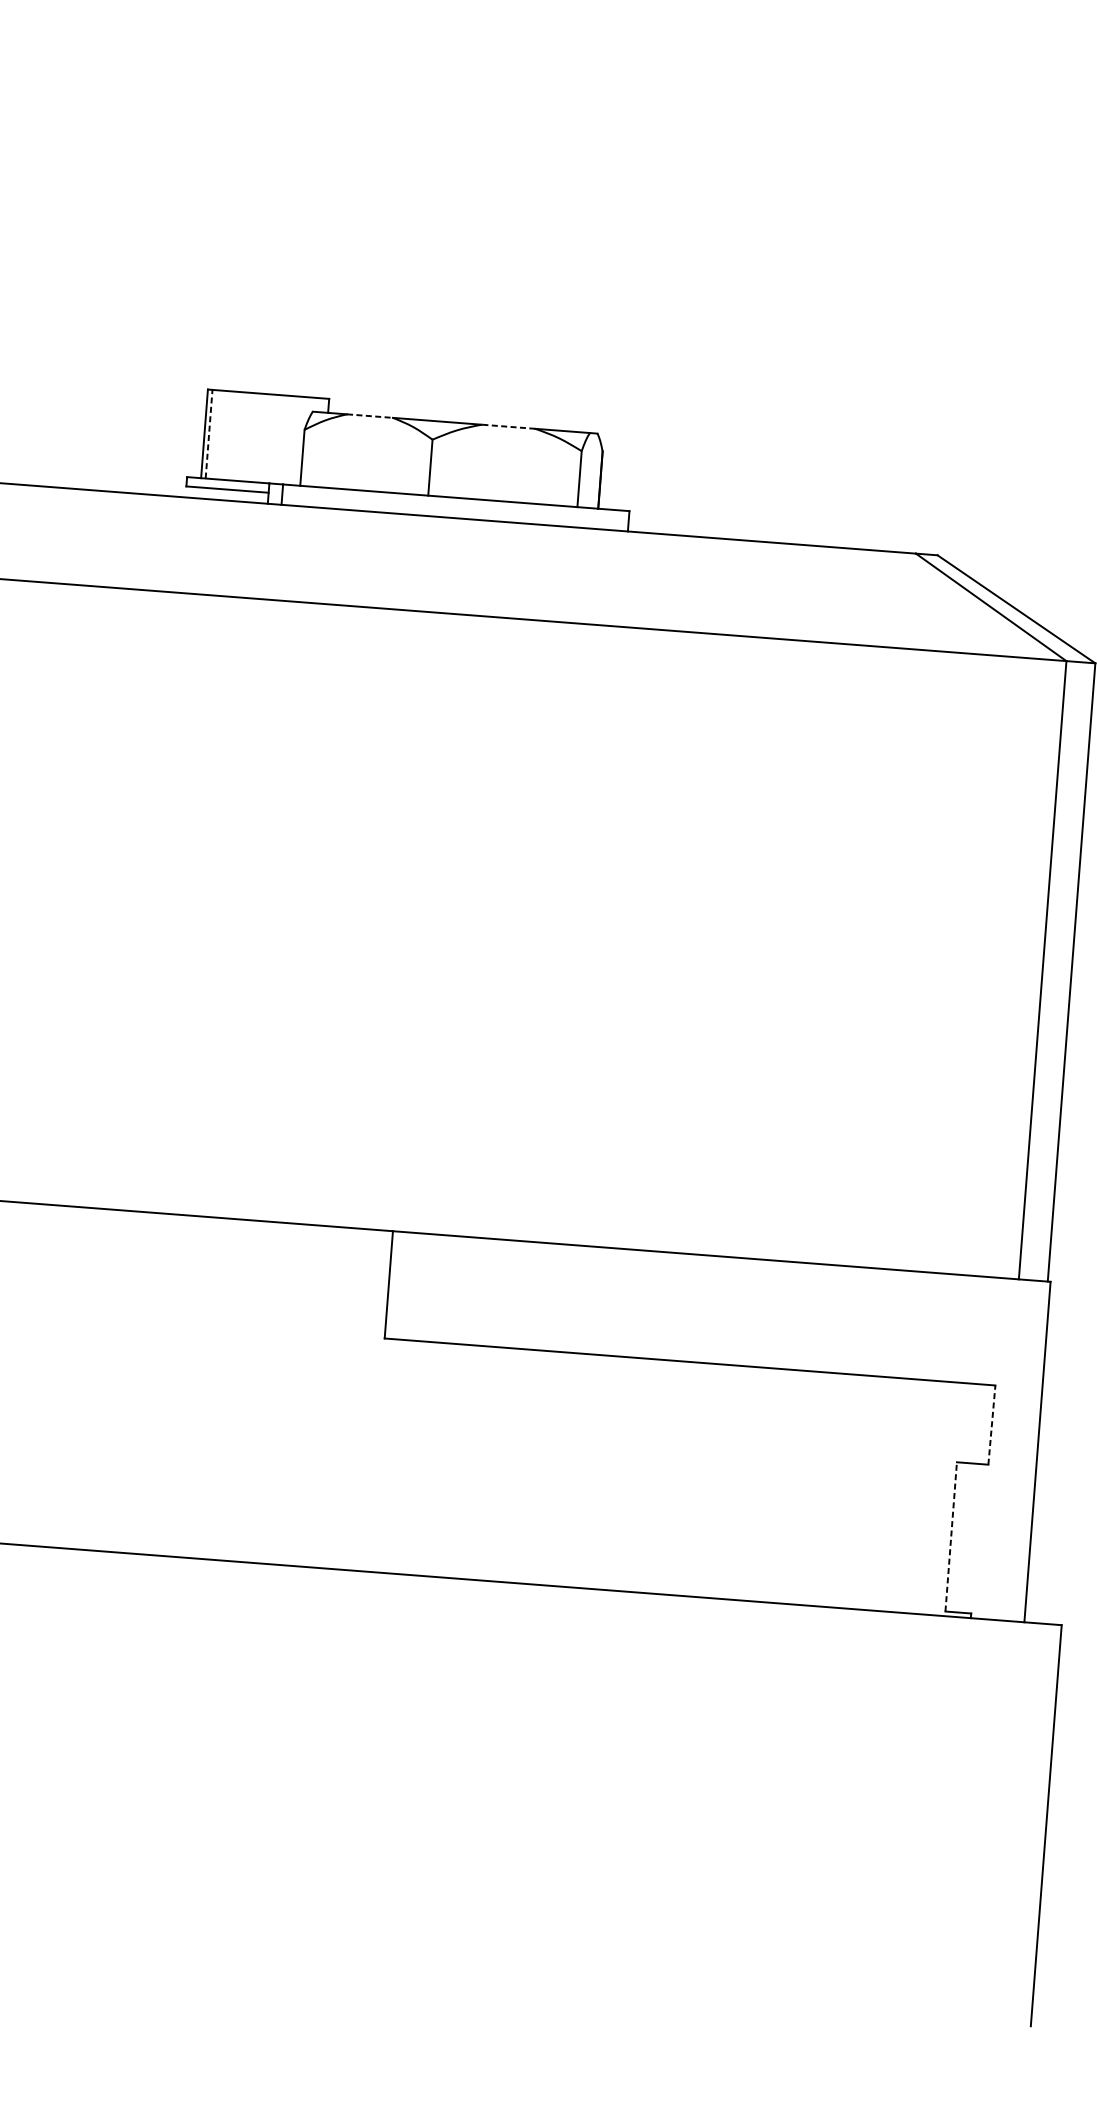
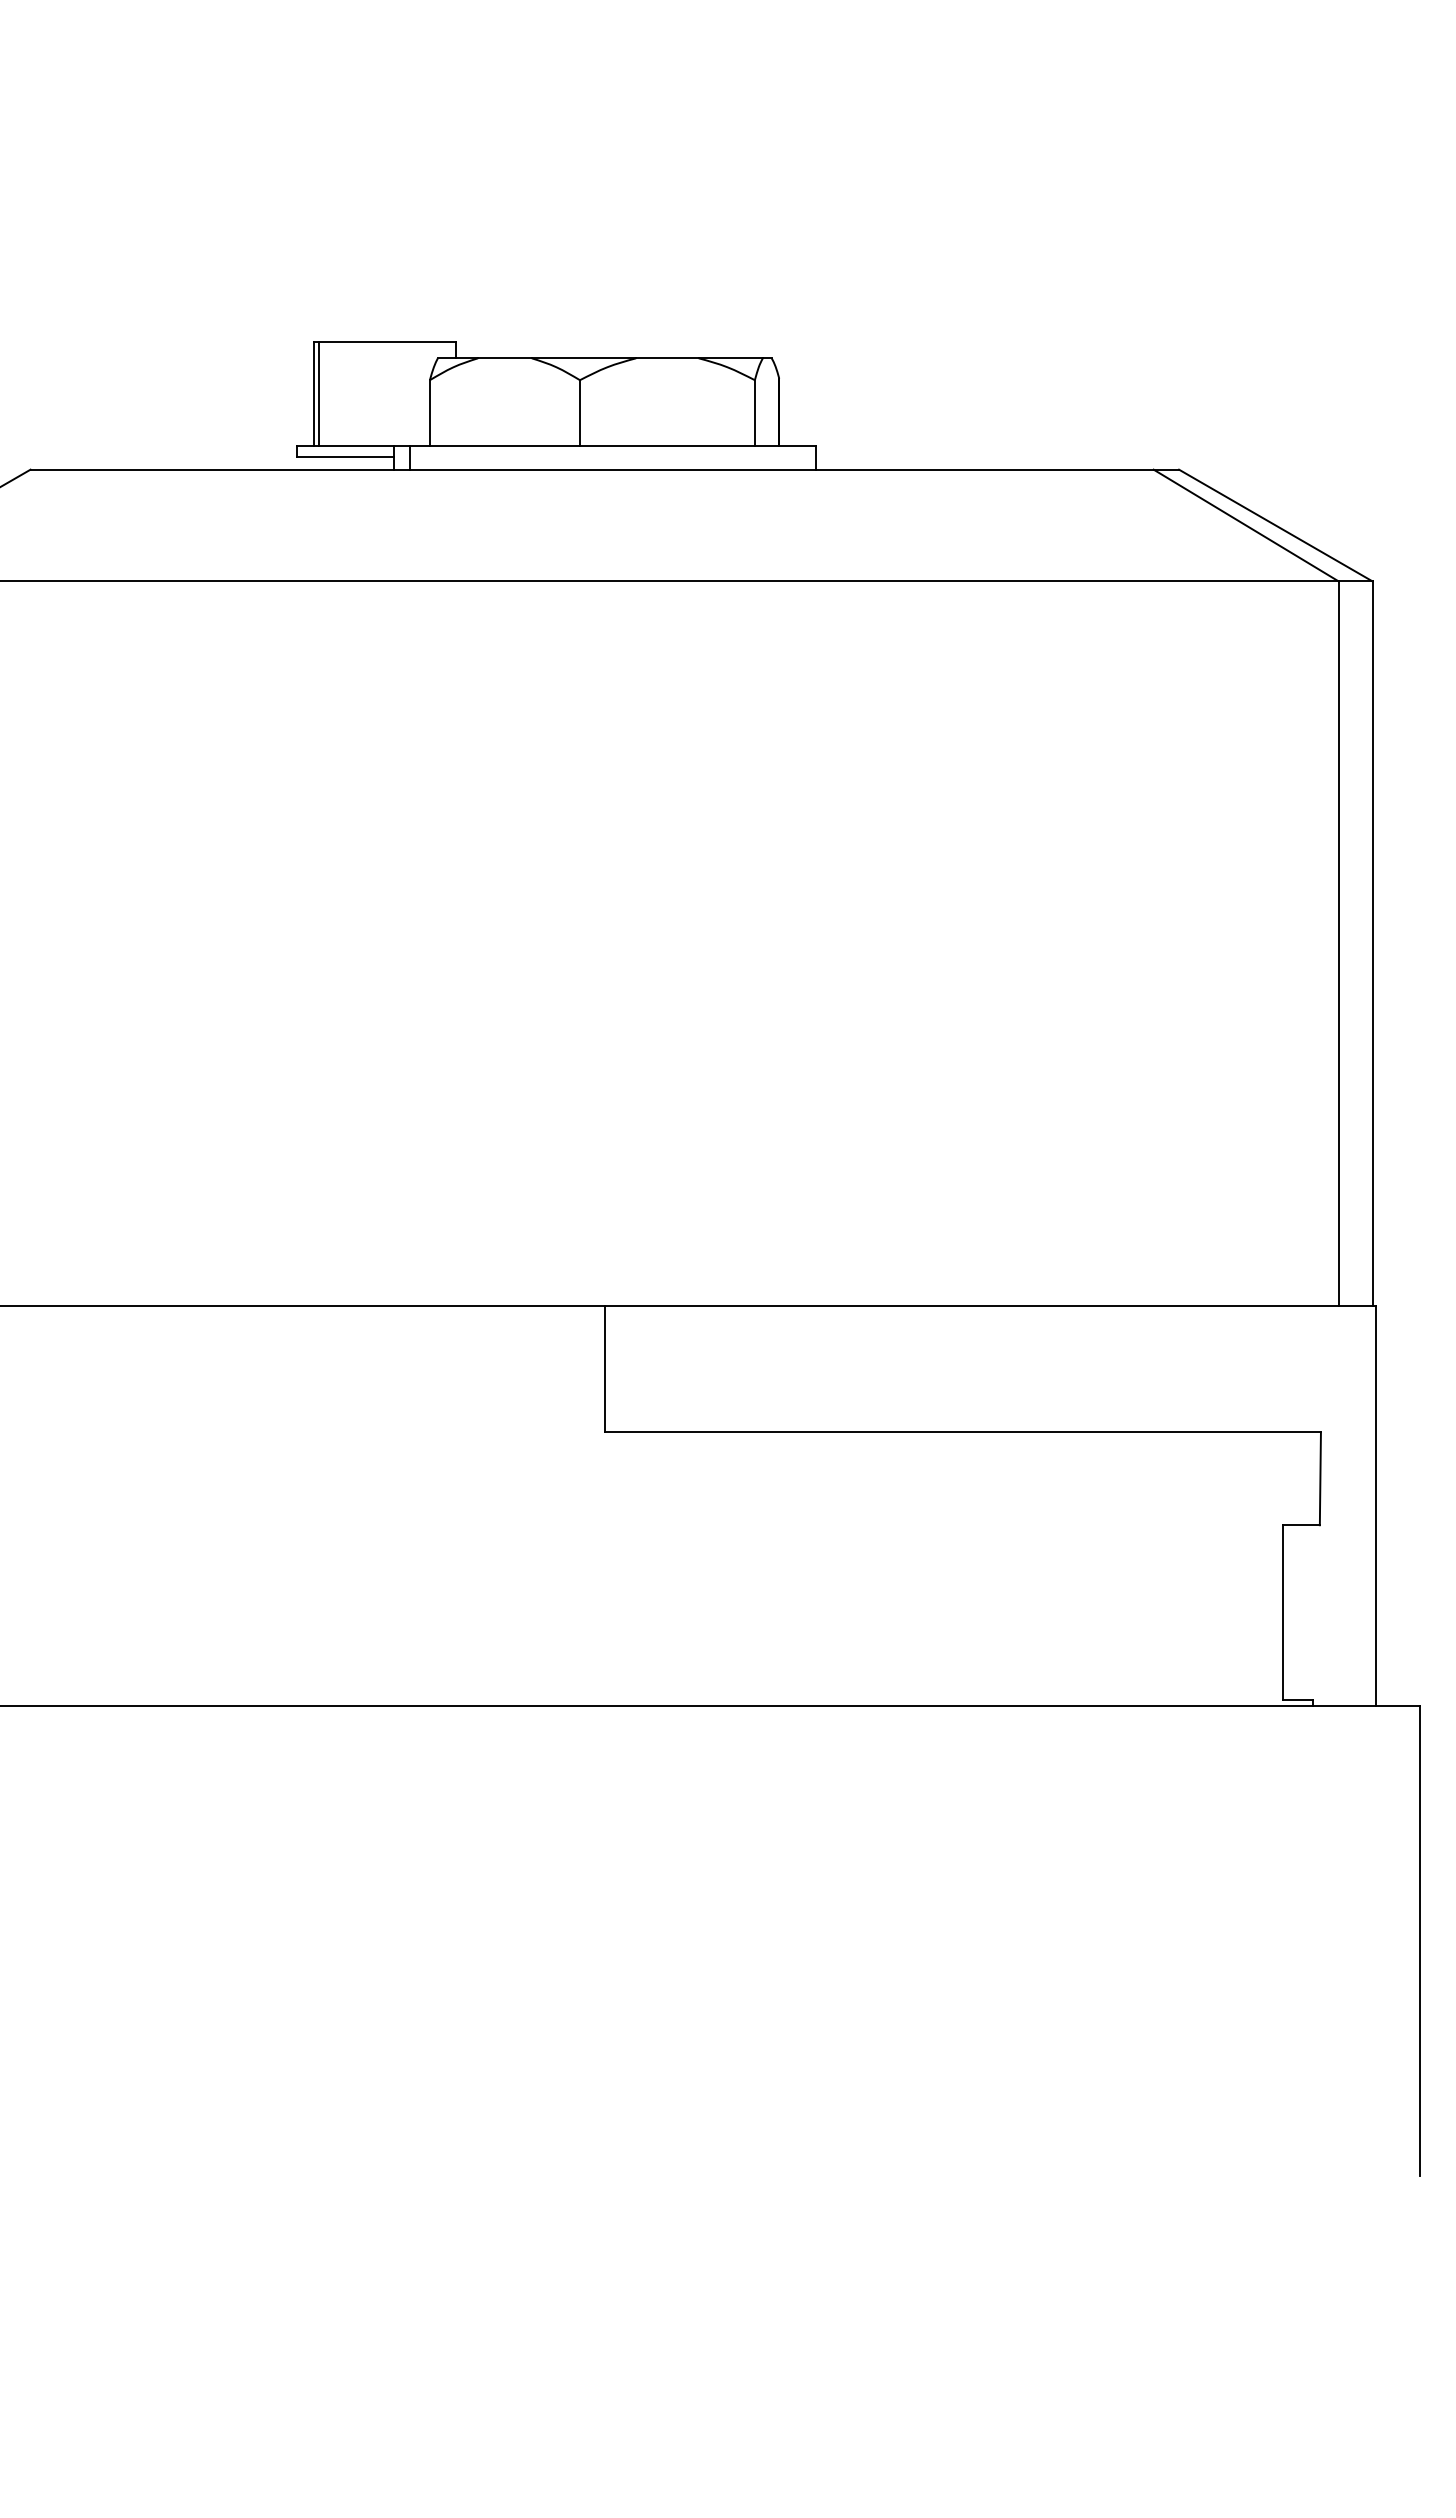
line: (369, 416) -> (504, 358), dashed -> solid
line: (507, 426) -> (666, 358), dashed -> solid
line: (208, 433) -> (318, 393), dashed -> solid
line: (991, 1424) -> (1320, 1478), dashed -> solid
line: (950, 1536) -> (1282, 1612), dashed -> solid

